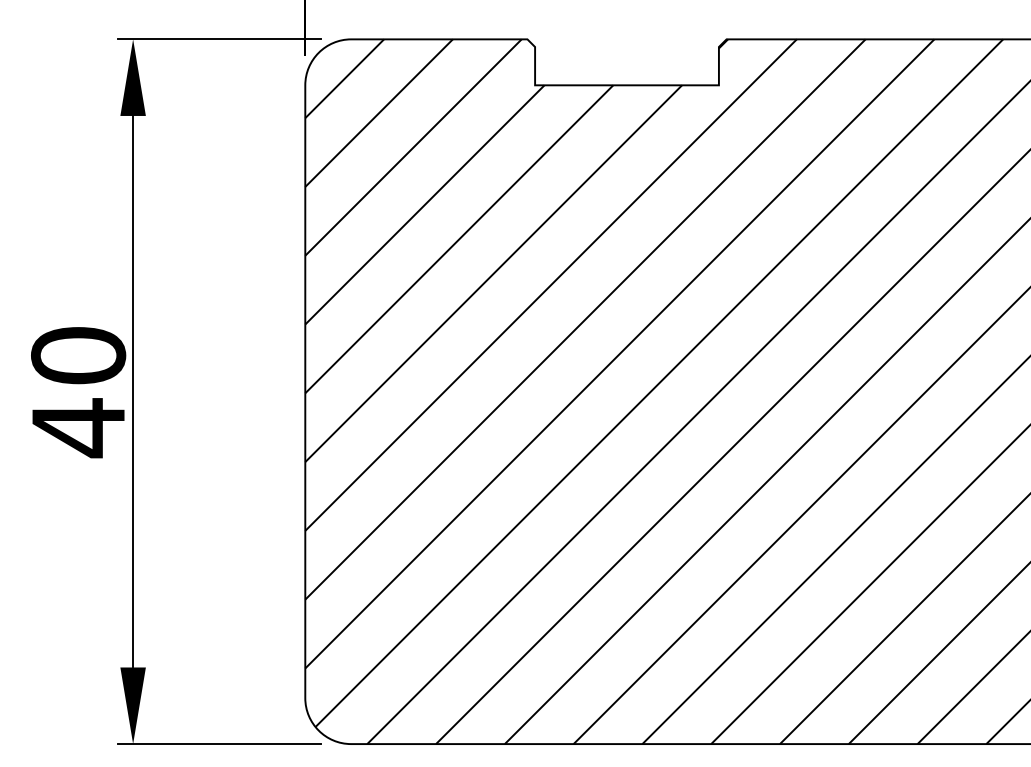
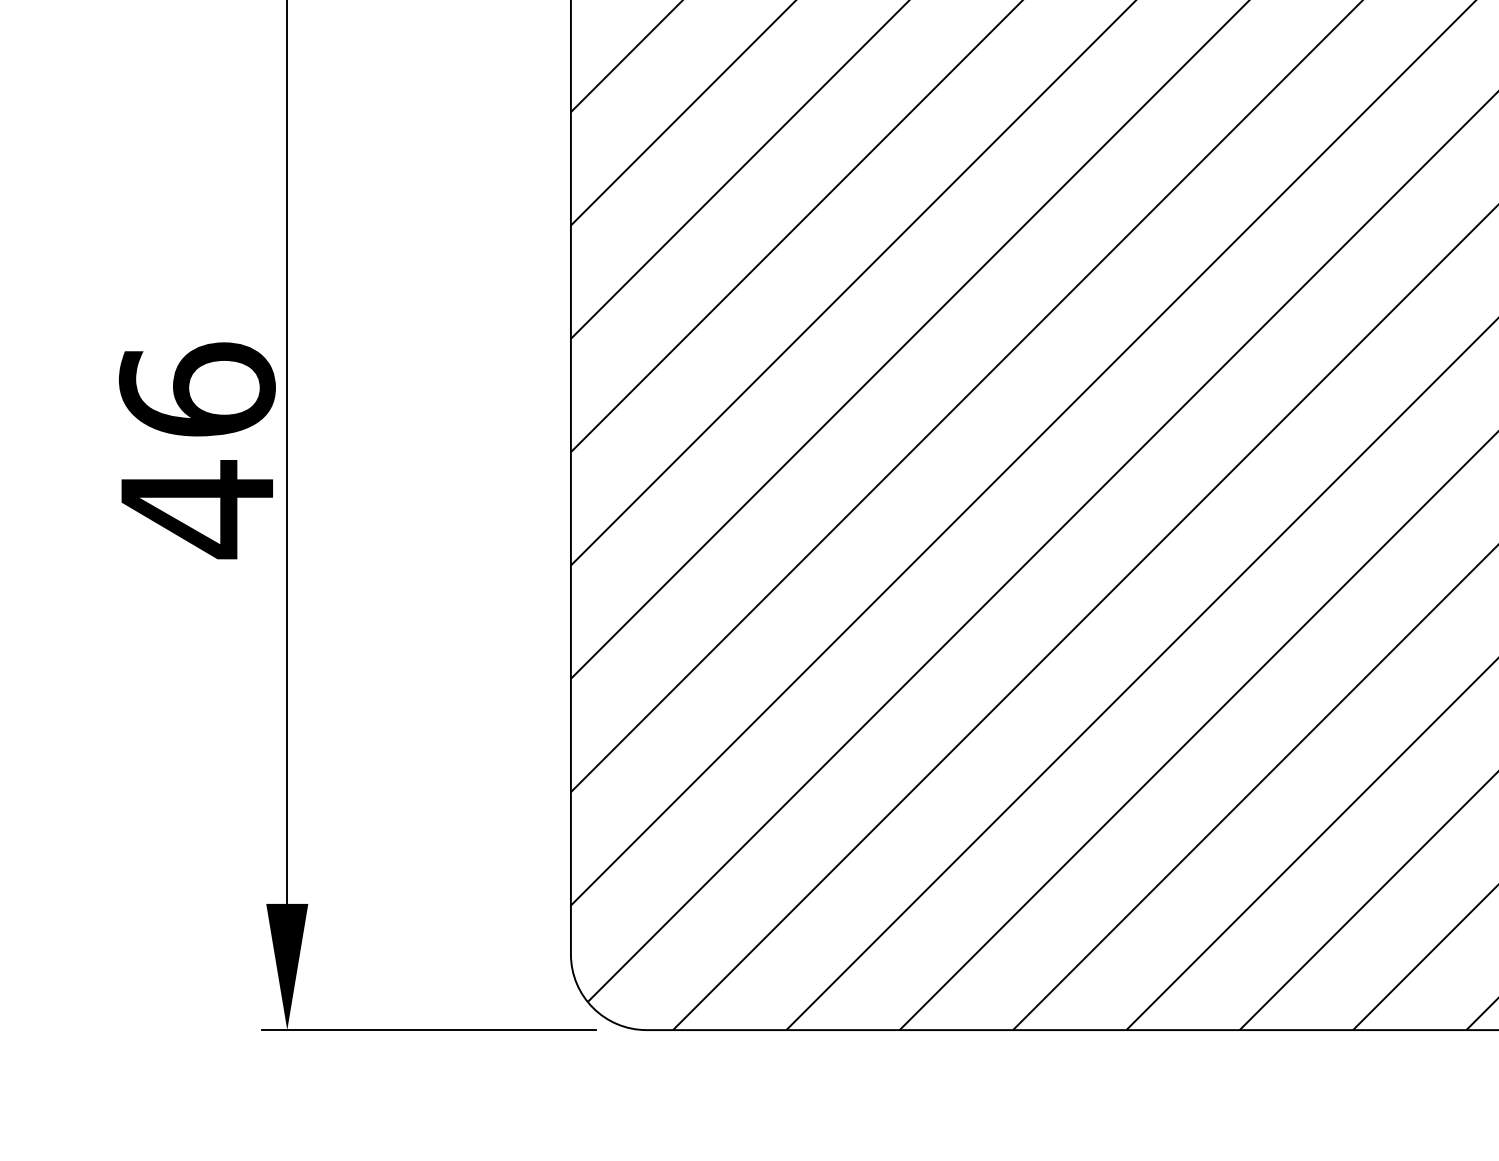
text: (78, 355) -> (197, 389), 40 -> 46

